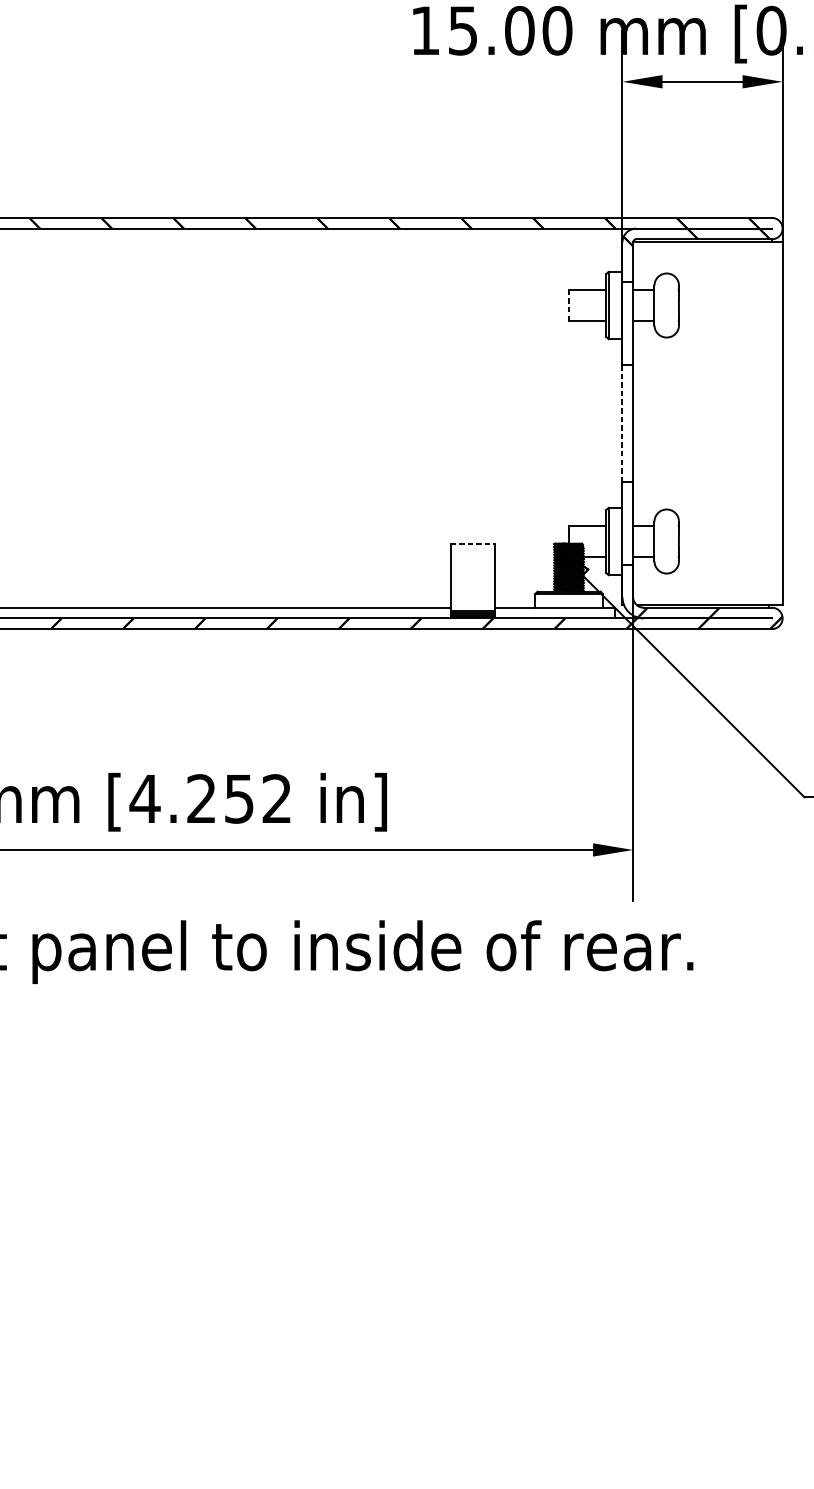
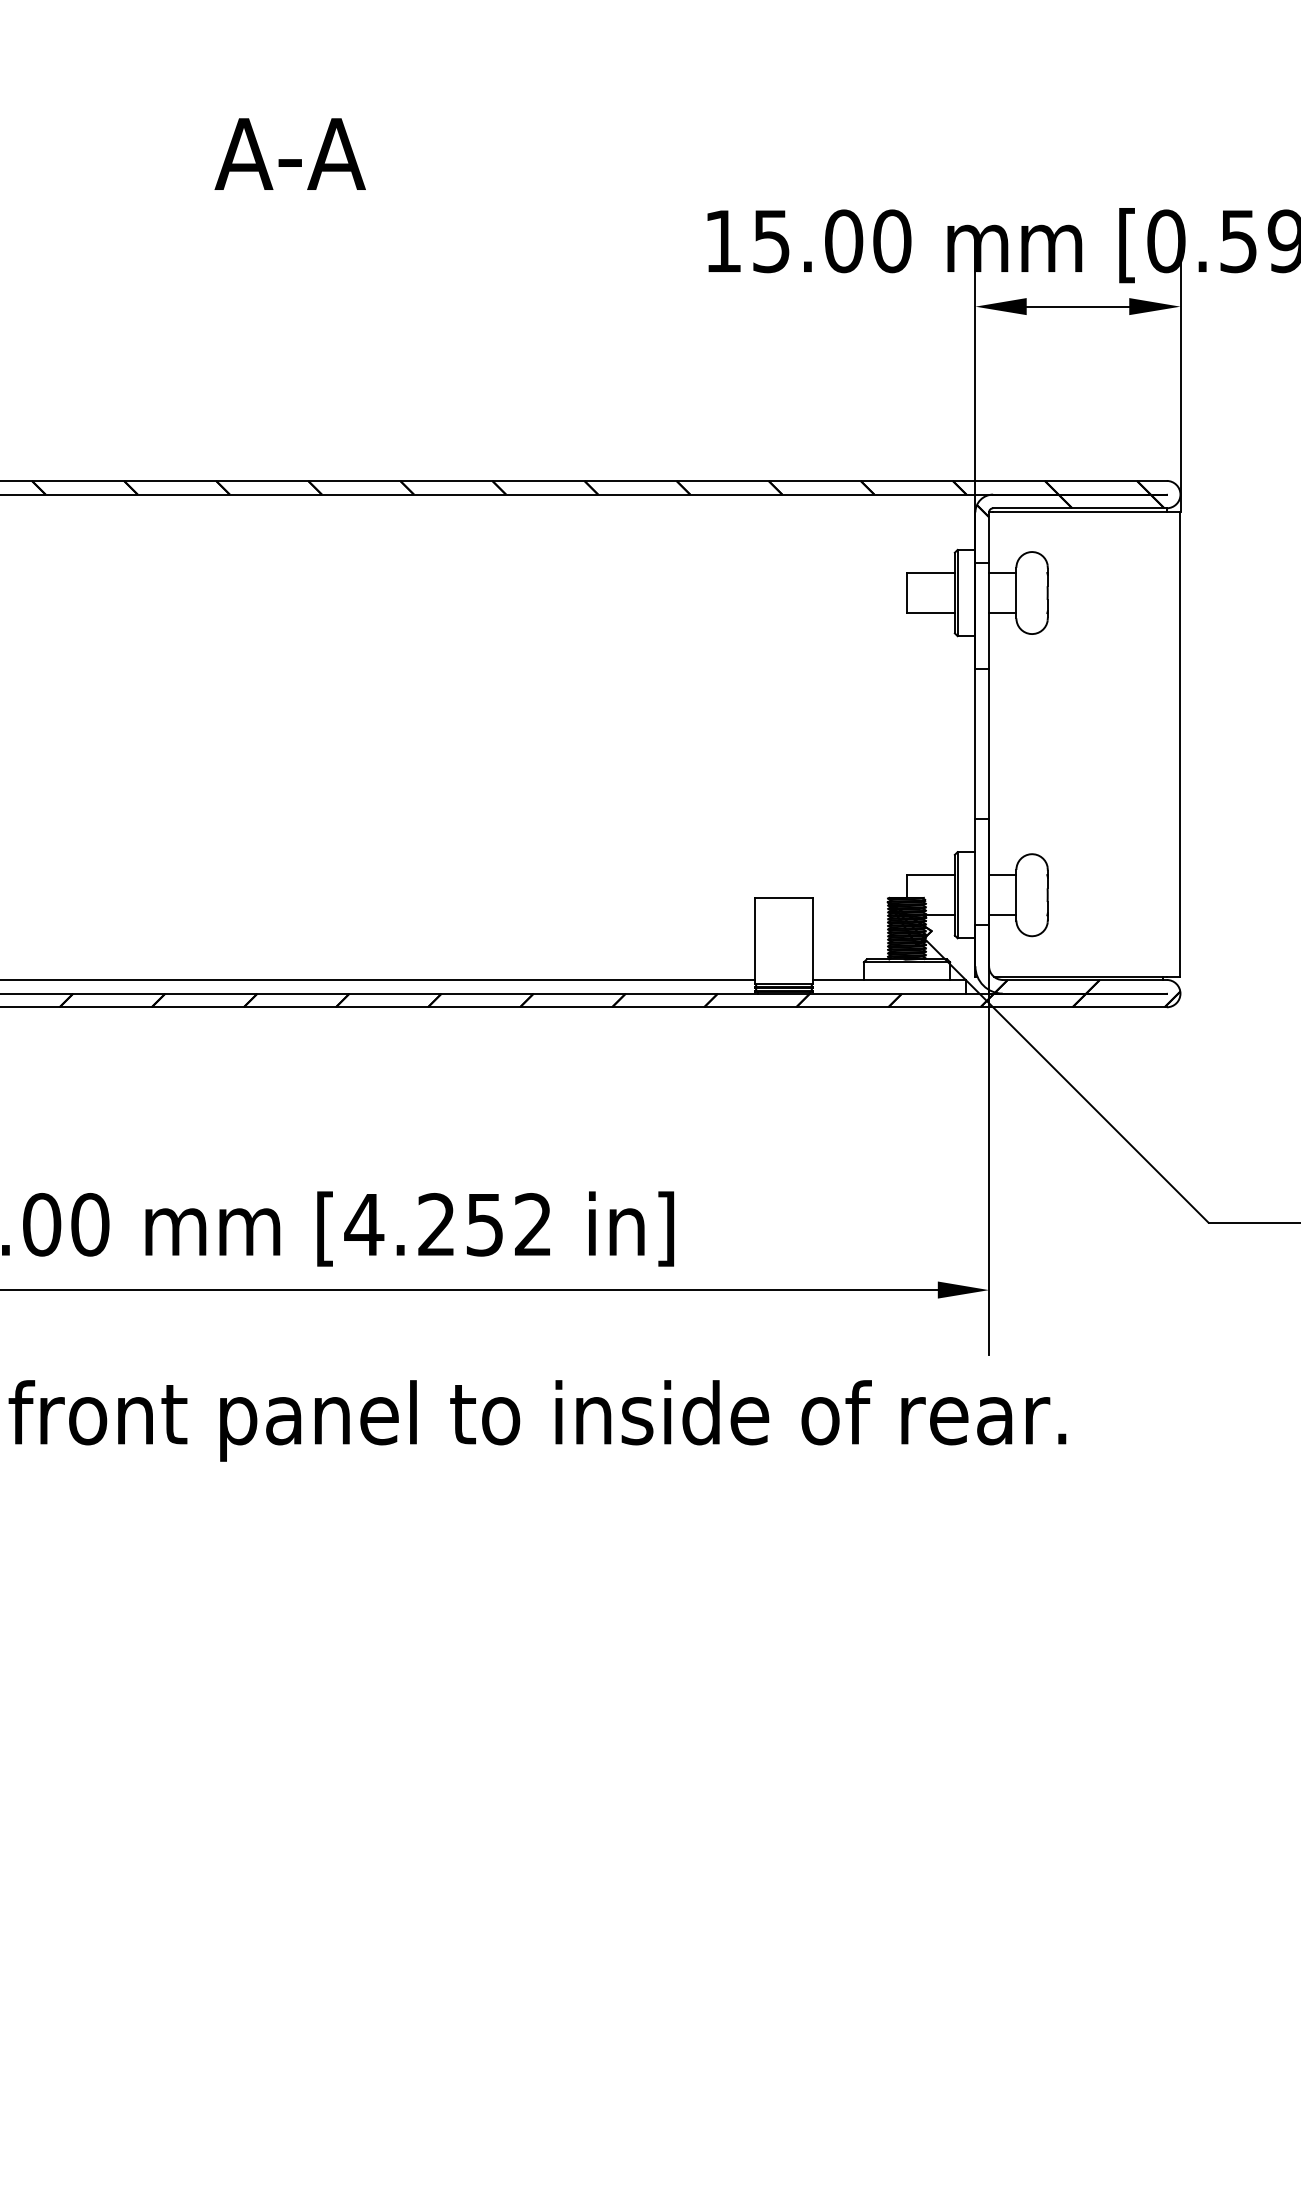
line: (569, 305) -> (907, 593), dashed -> solid
line: (622, 423) -> (975, 743), dashed -> solid
line: (472, 543) -> (783, 897), dashed -> solid

